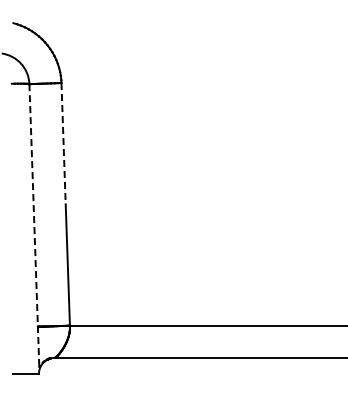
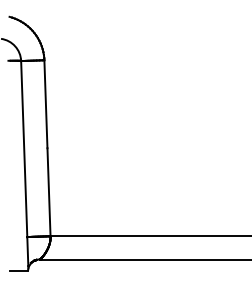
line: (63, 143) -> (45, 104), dashed -> solid
line: (34, 227) -> (24, 165), dashed -> solid

